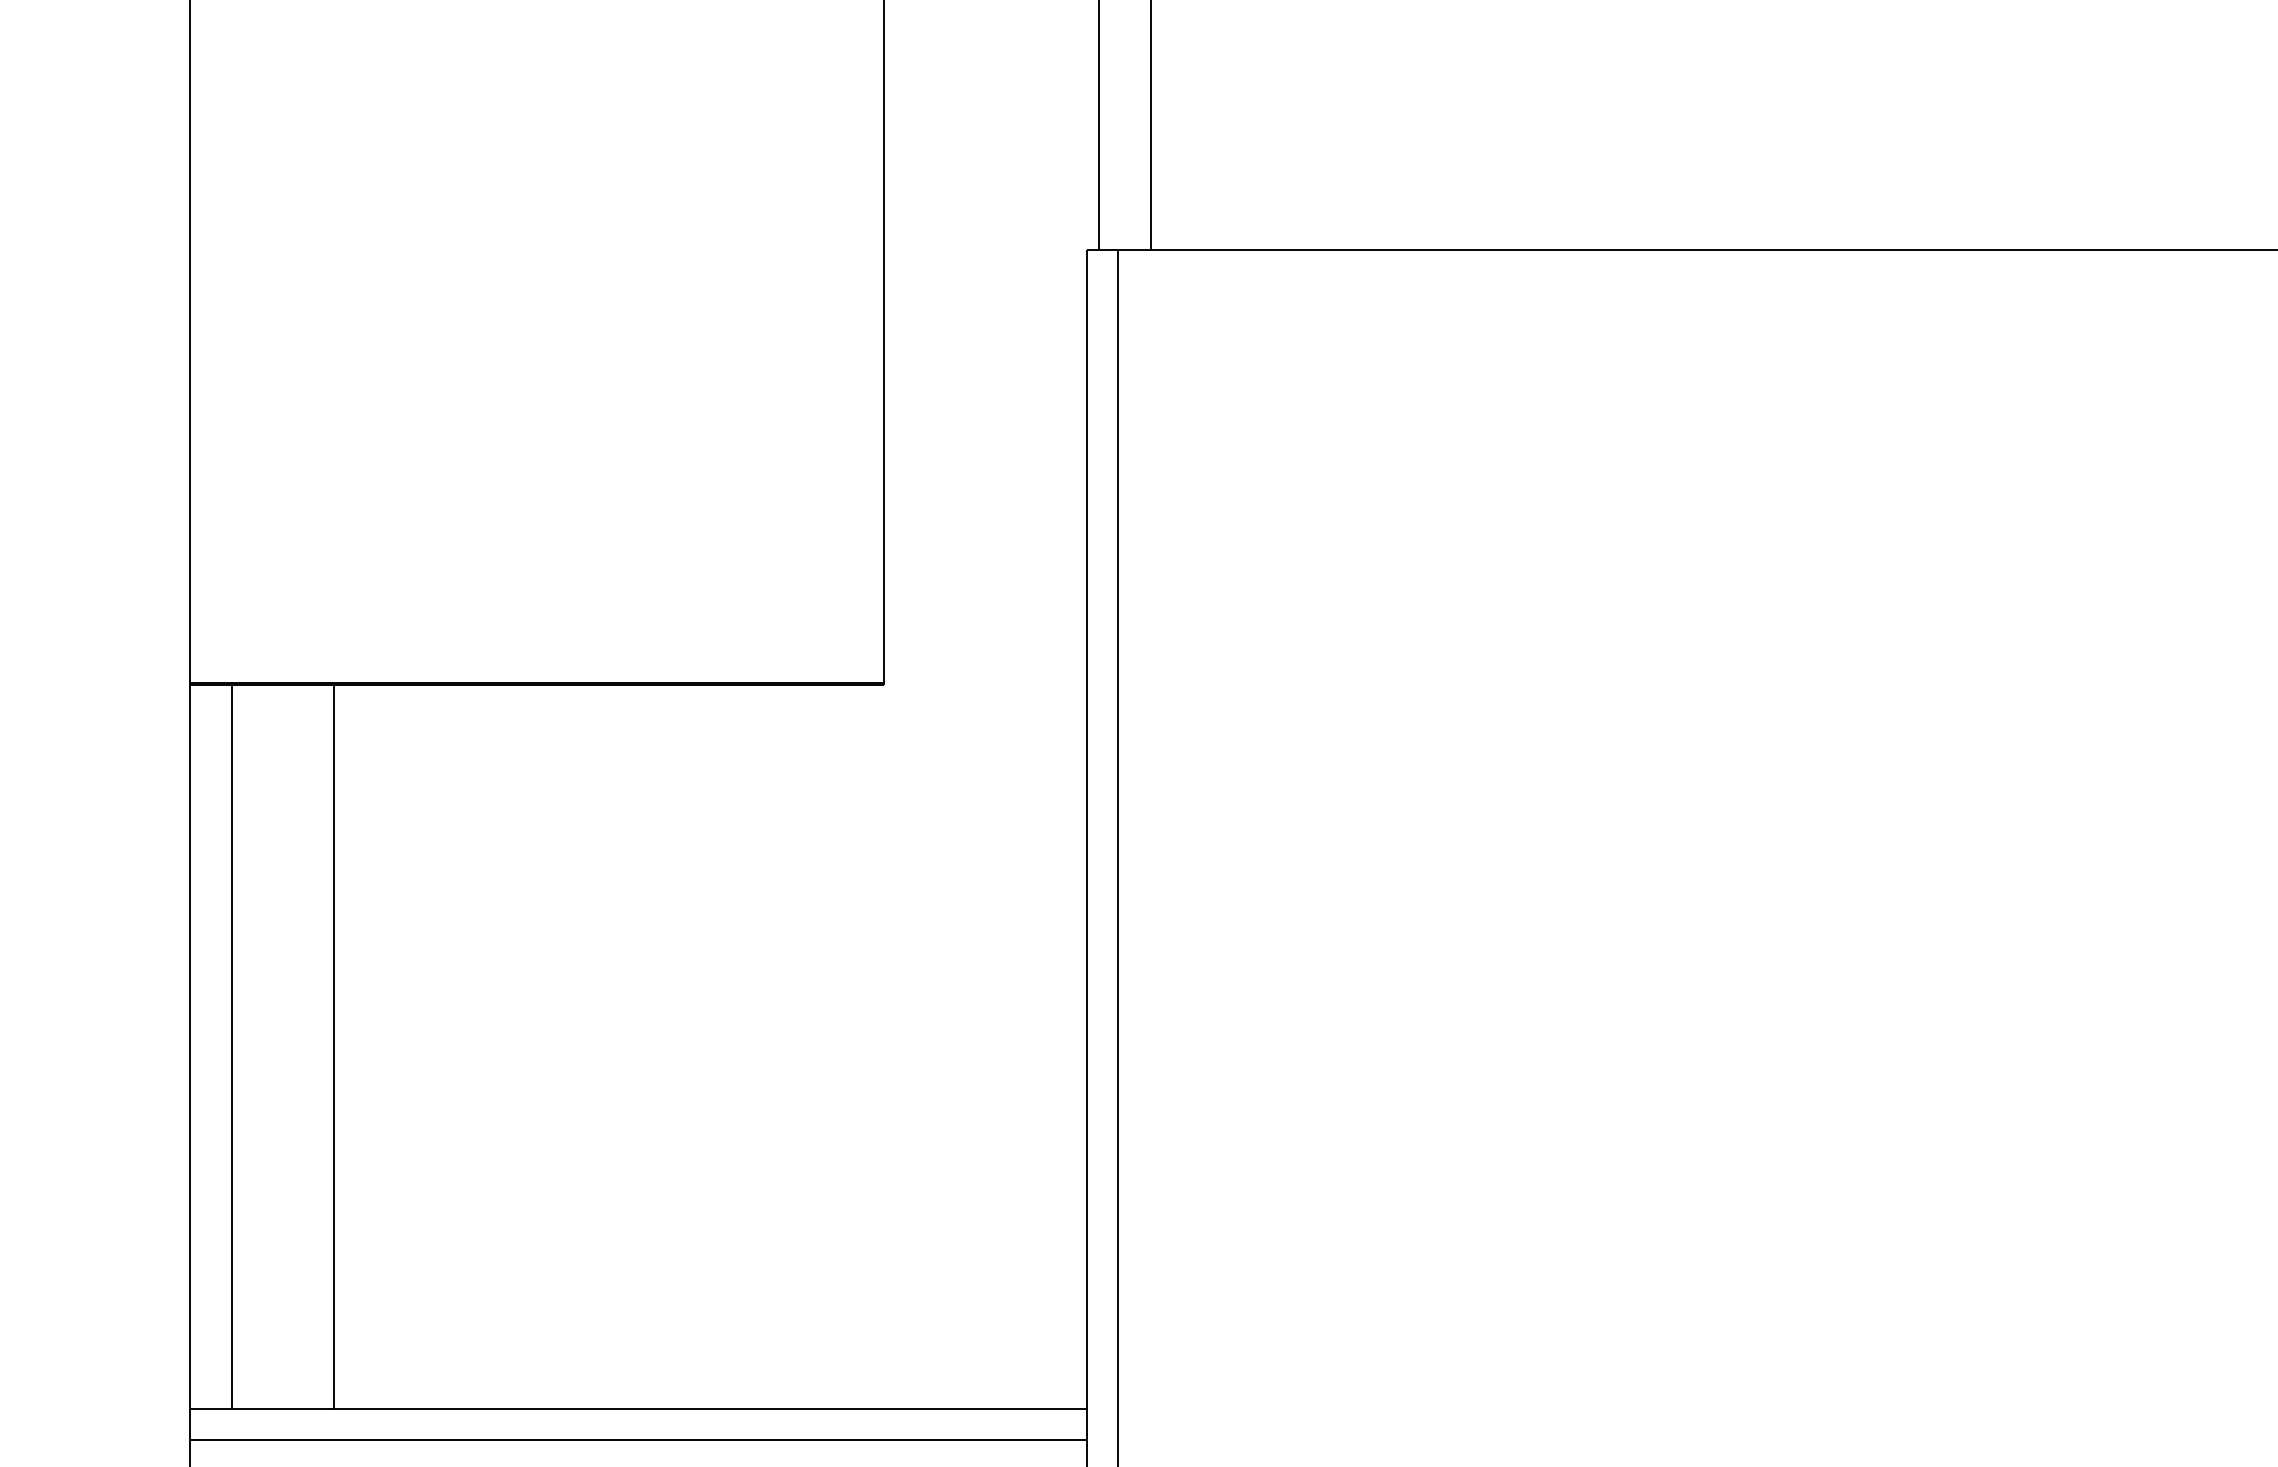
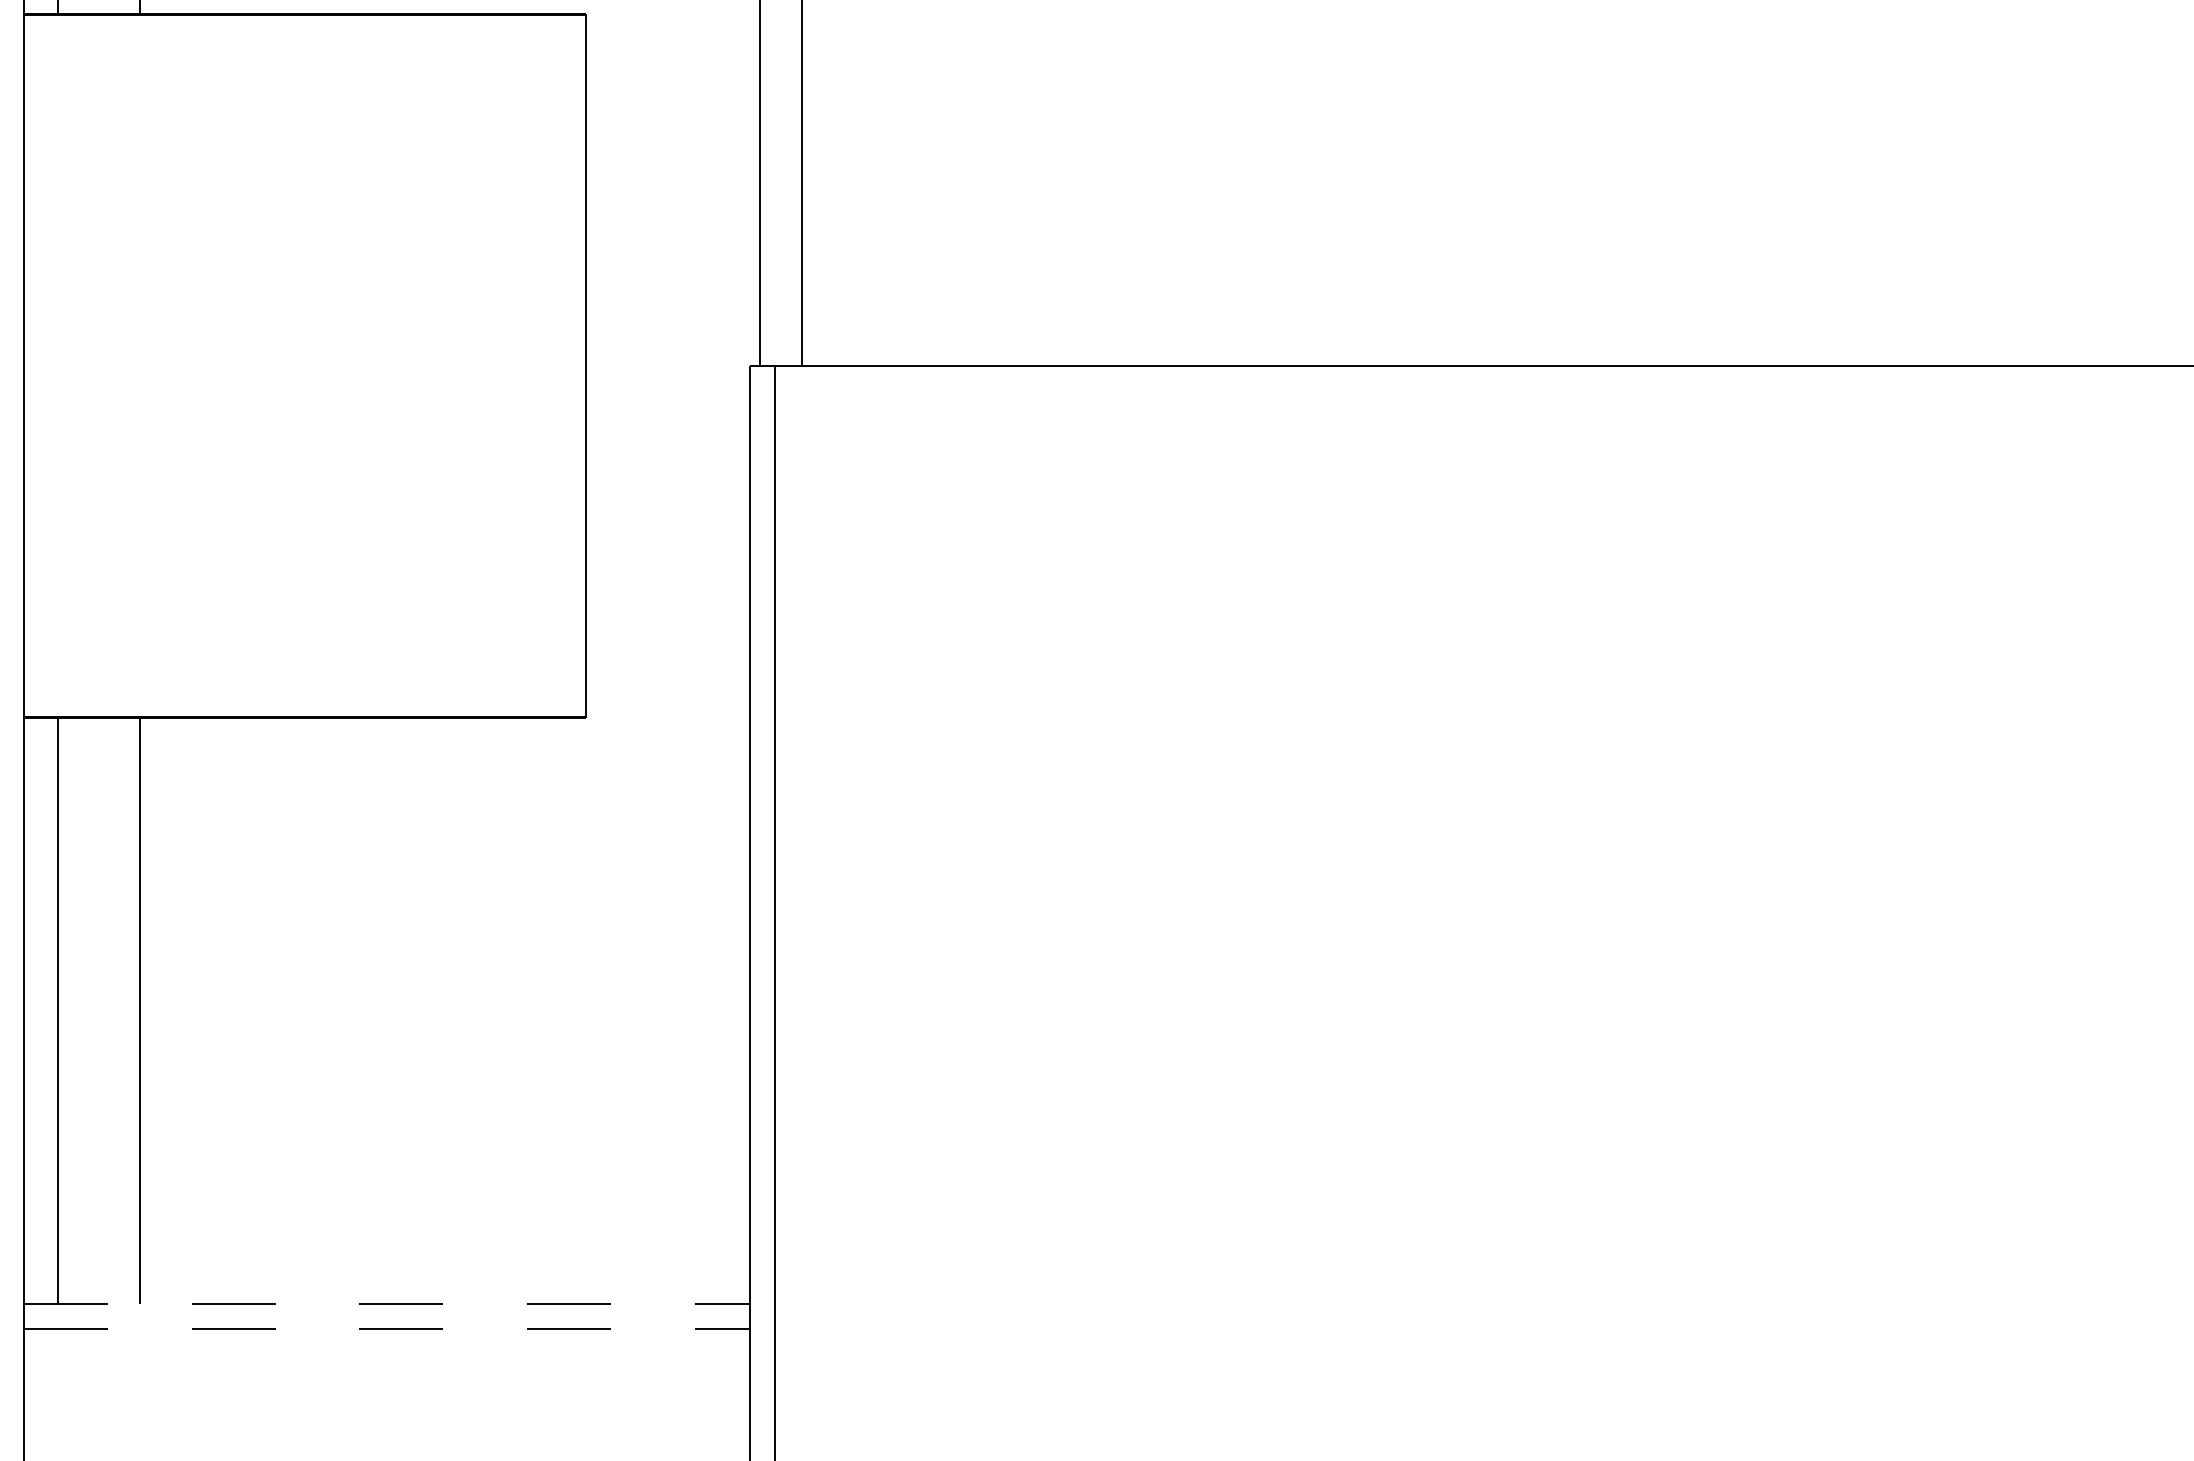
line: (638, 1409) -> (387, 1304), solid -> dashed
line: (638, 1439) -> (387, 1329), solid -> dashed

